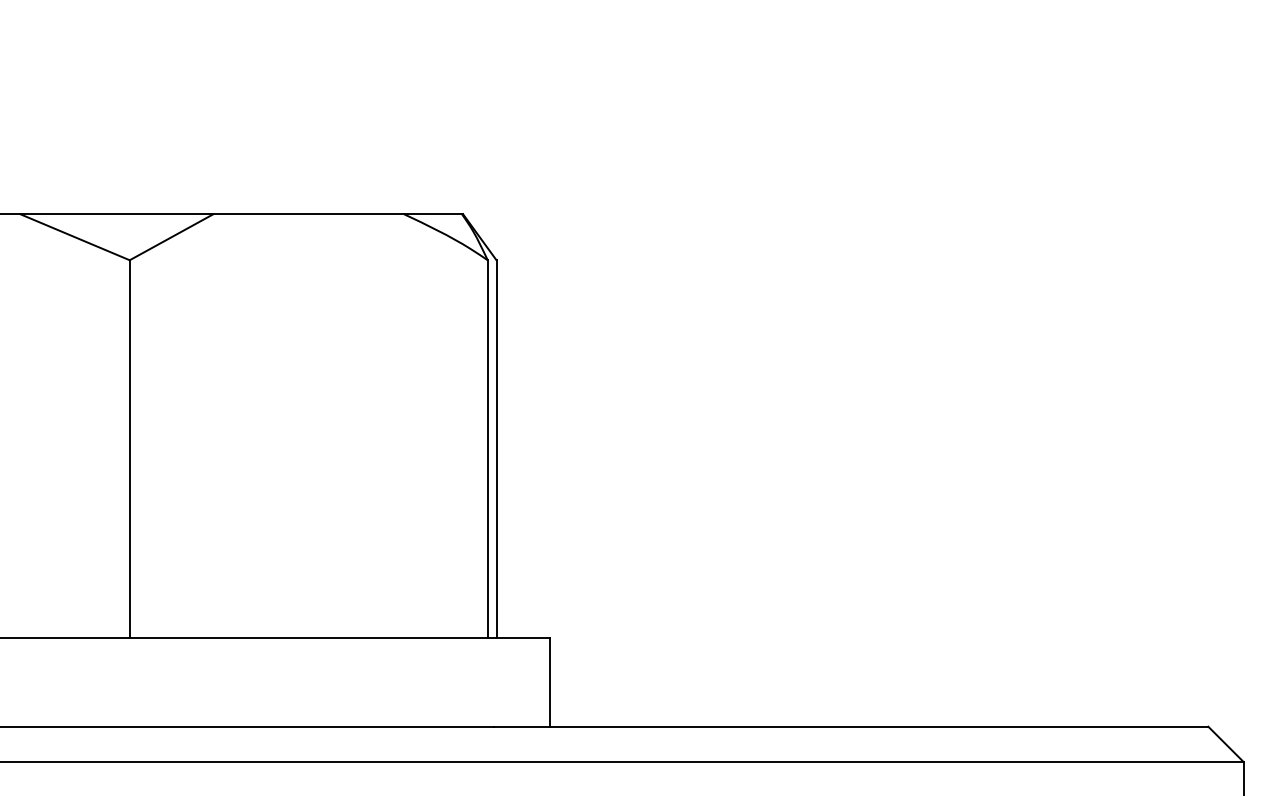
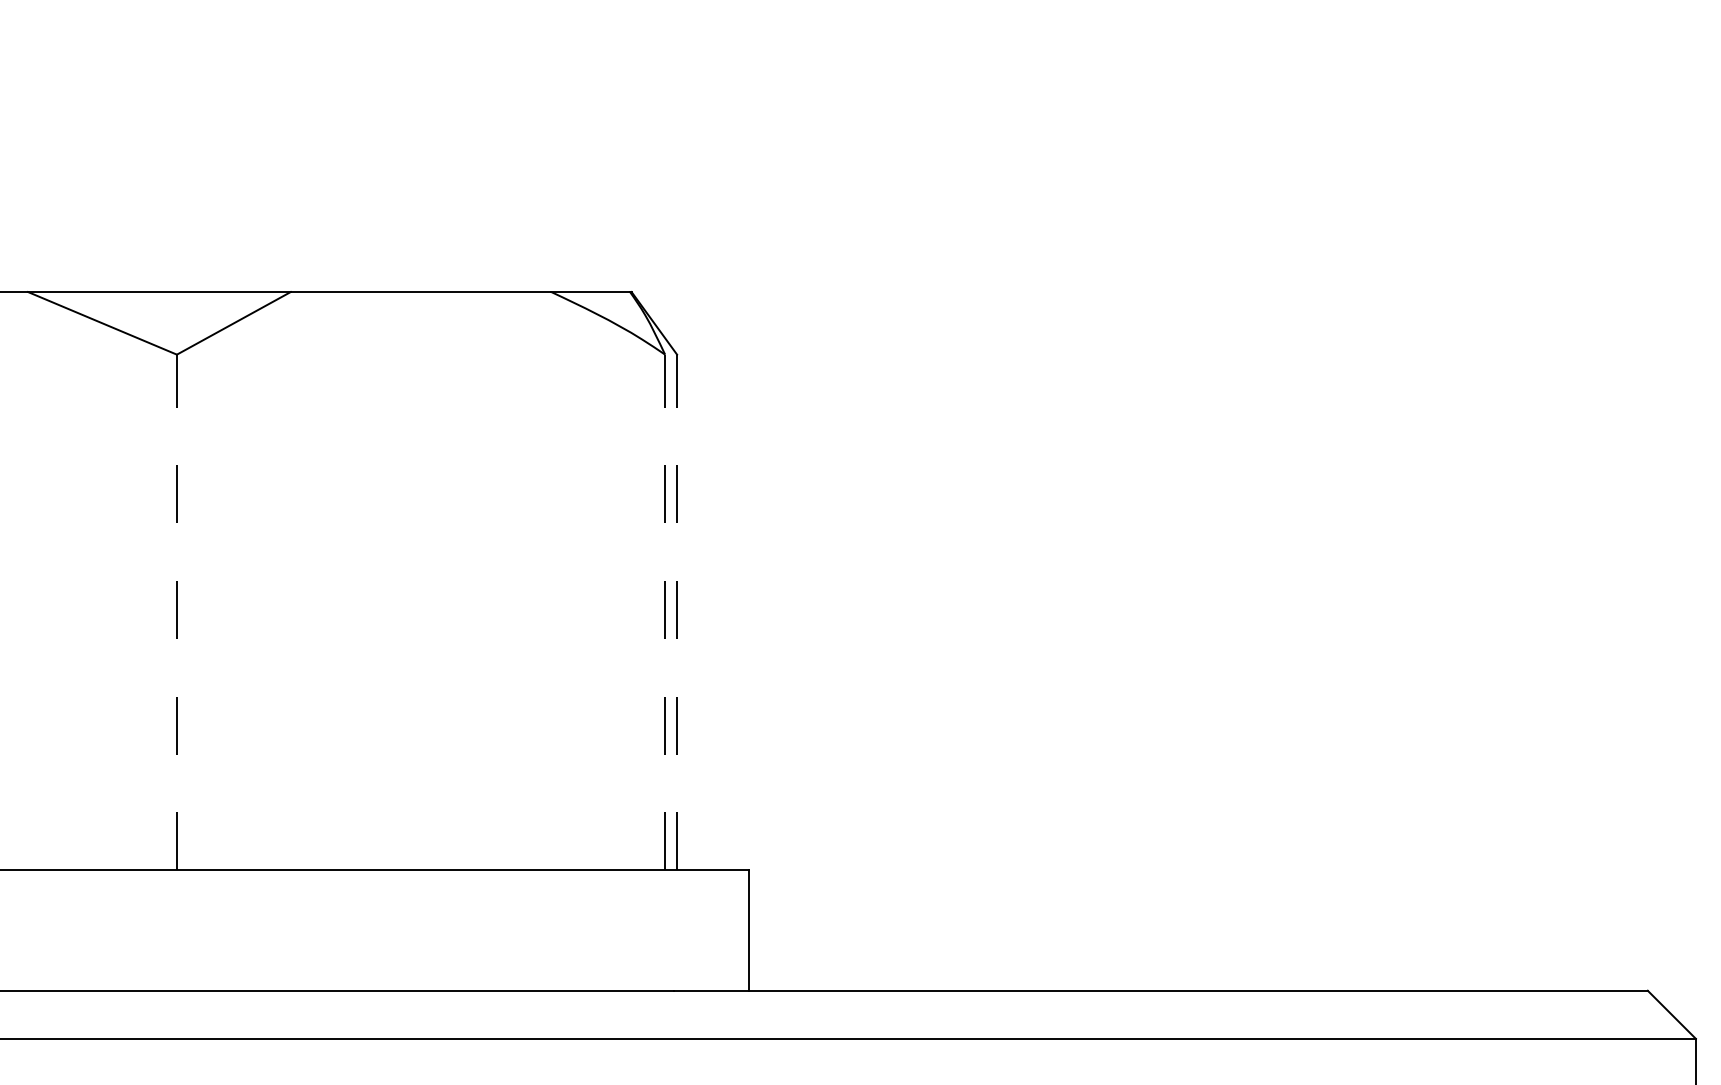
line: (129, 449) -> (176, 612), solid -> dashed
line: (488, 449) -> (665, 612), solid -> dashed
line: (496, 449) -> (677, 612), solid -> dashed

